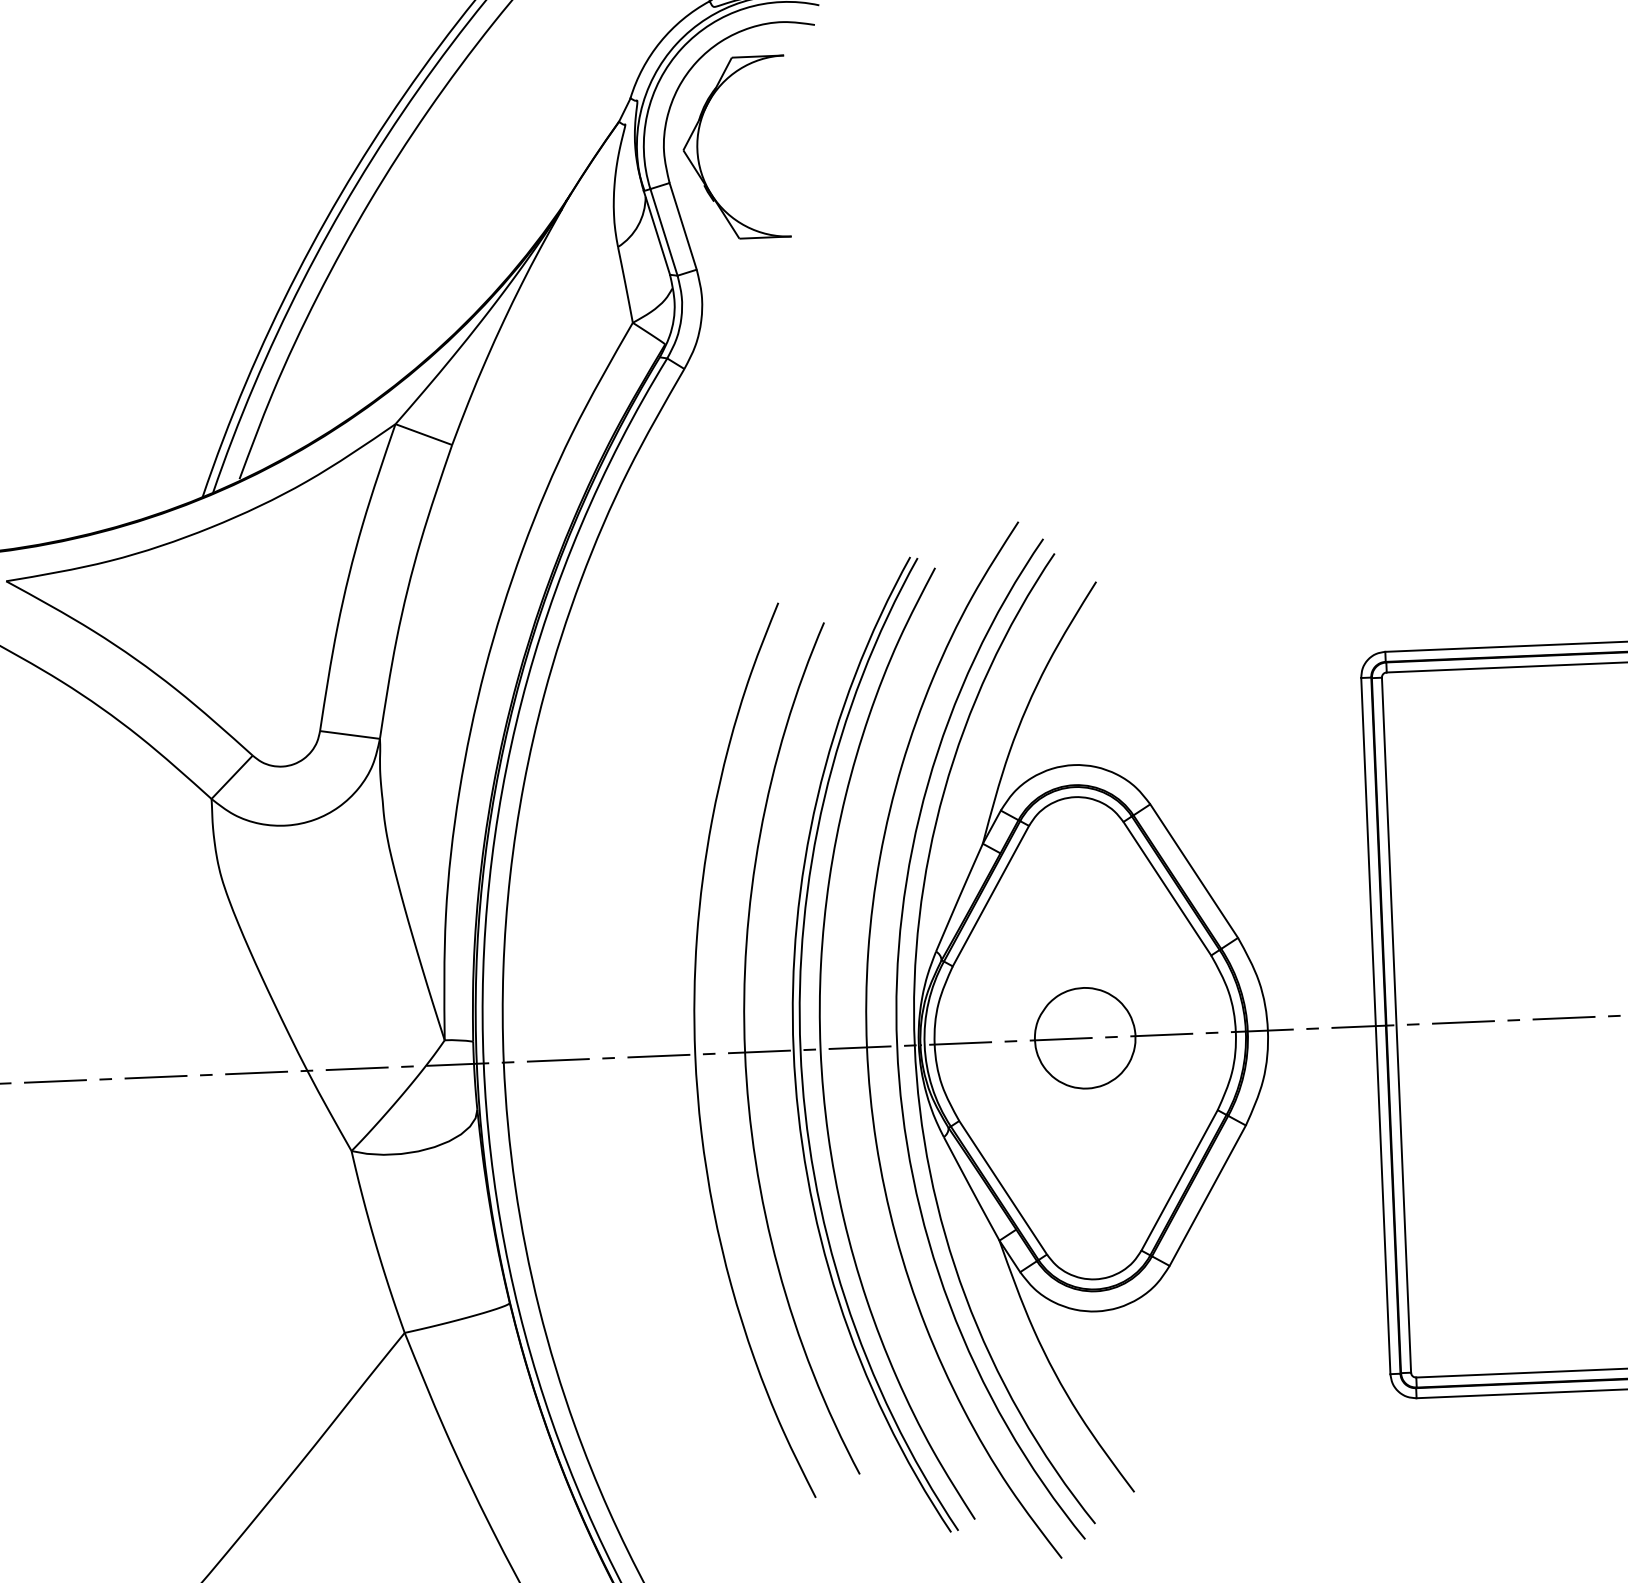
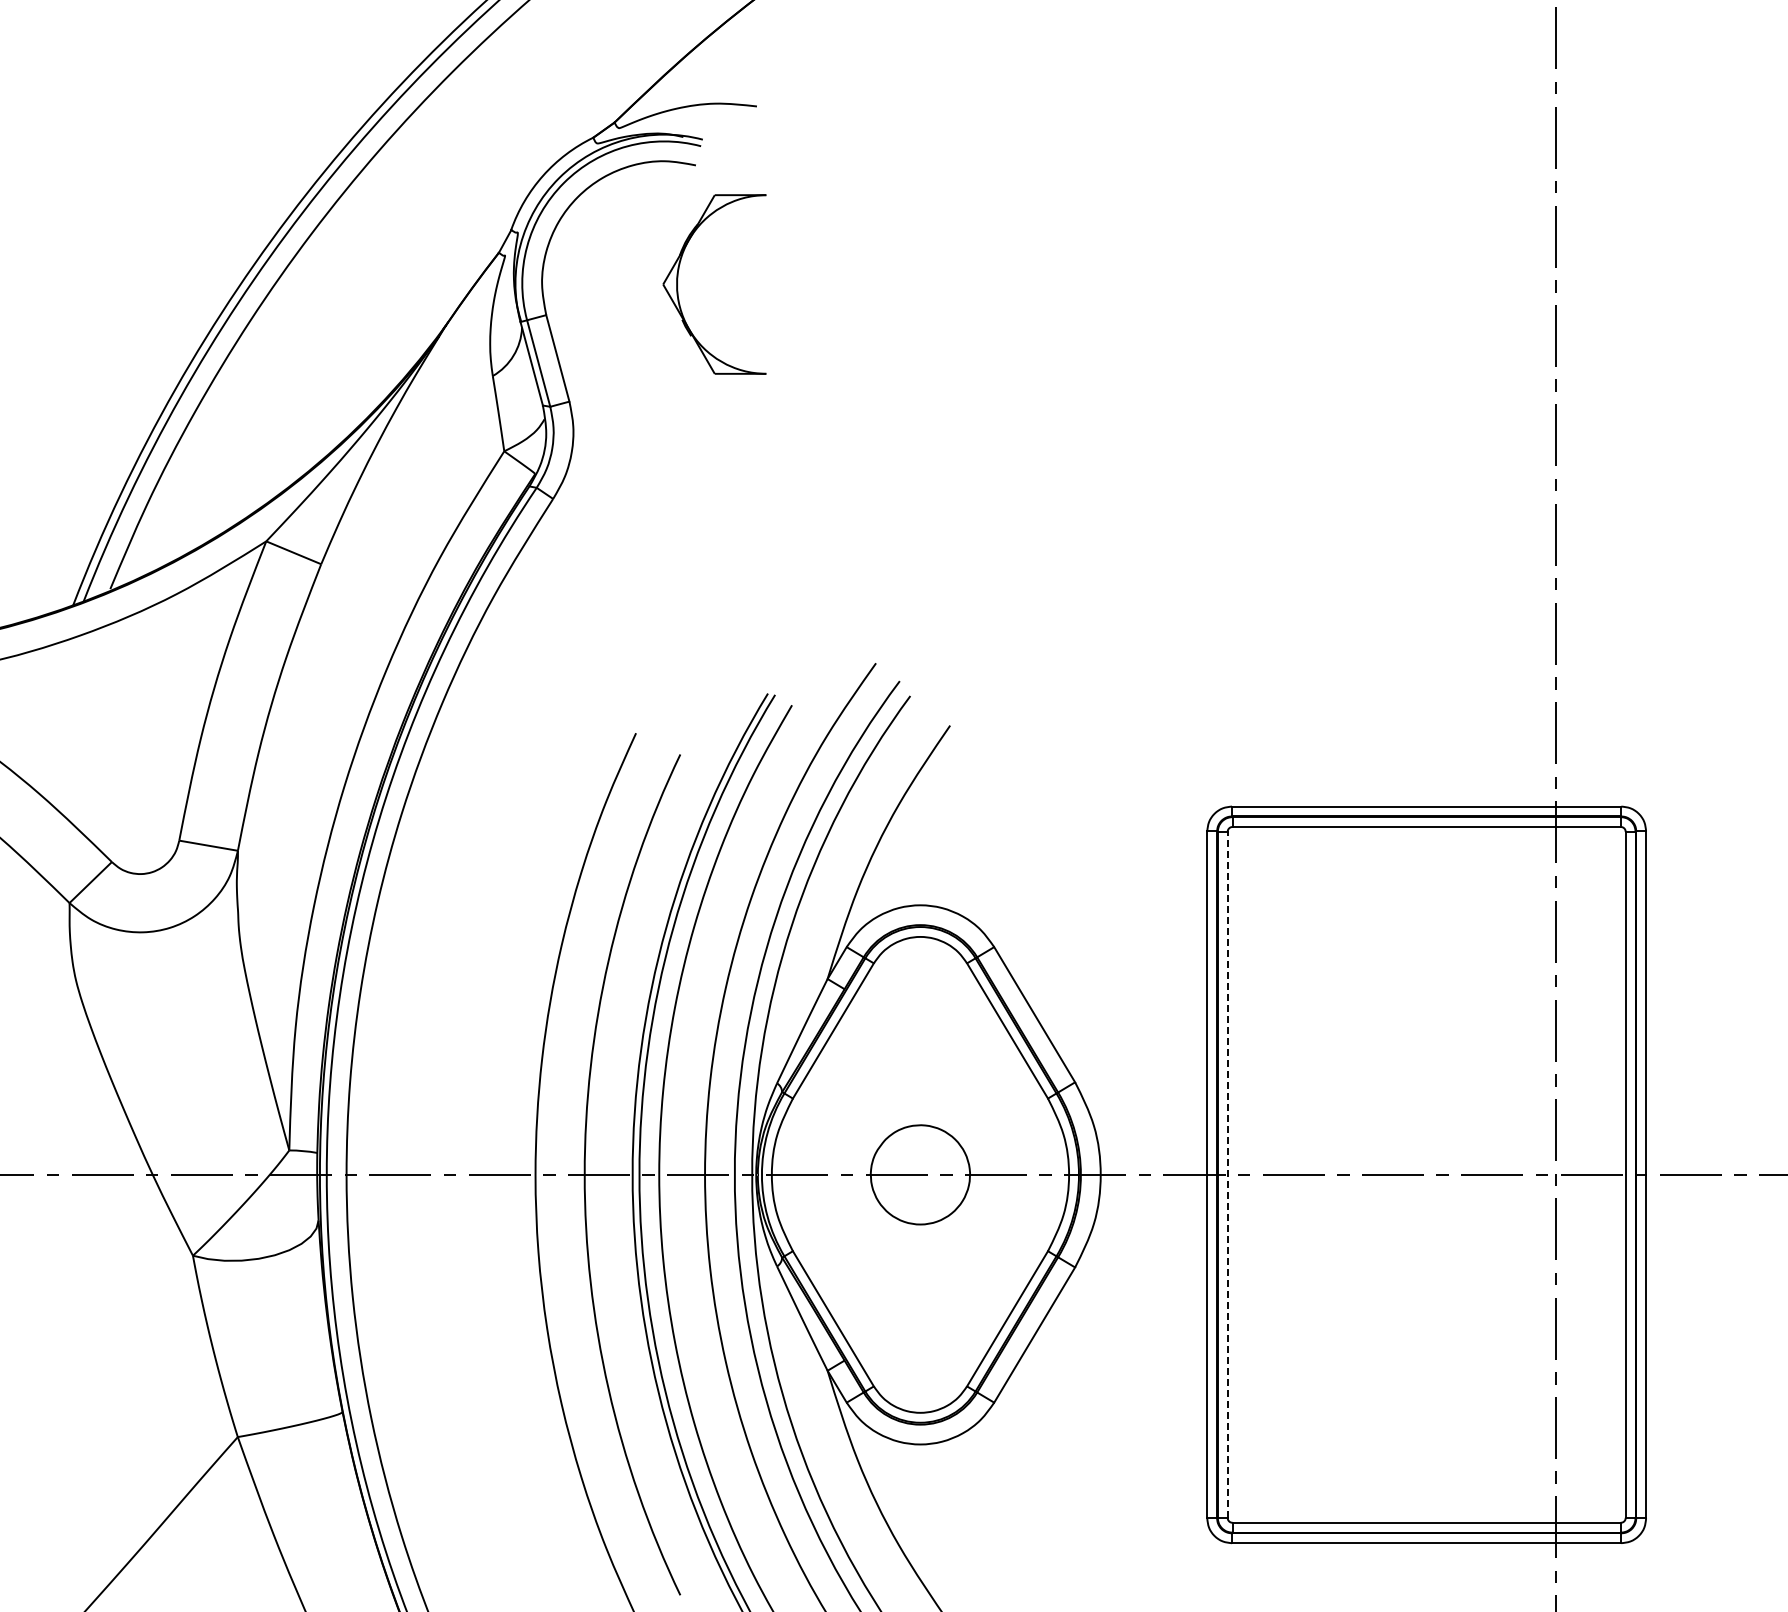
part: (698, 143) -> (678, 278), moved
line: (1396, 1024) -> (1227, 1174), solid -> dashed

